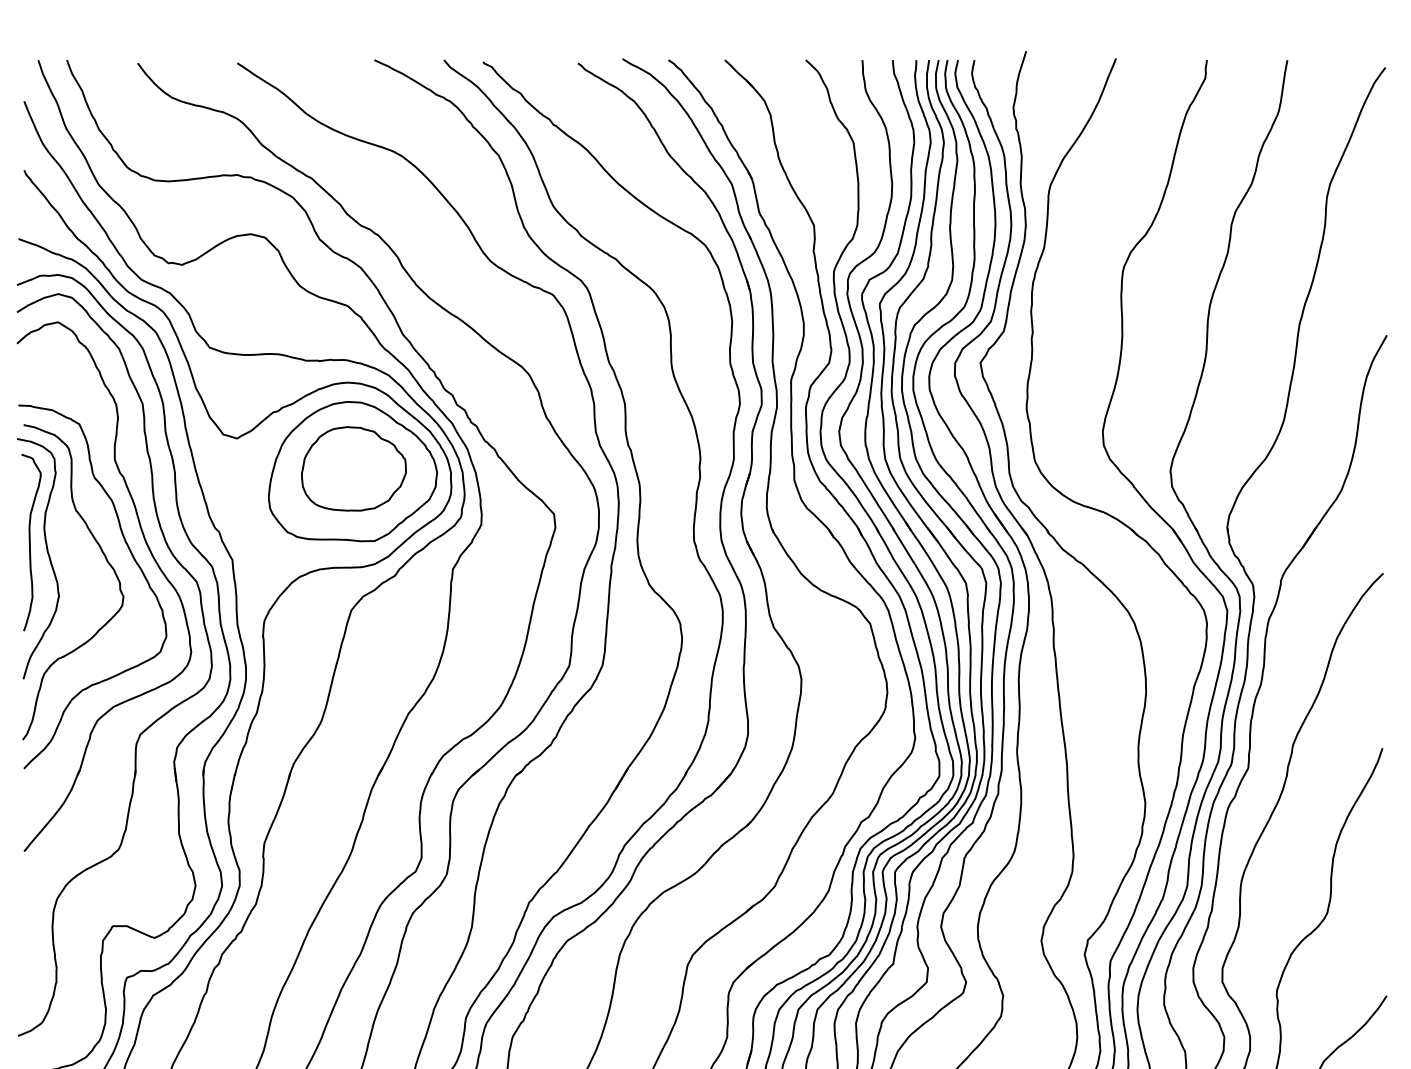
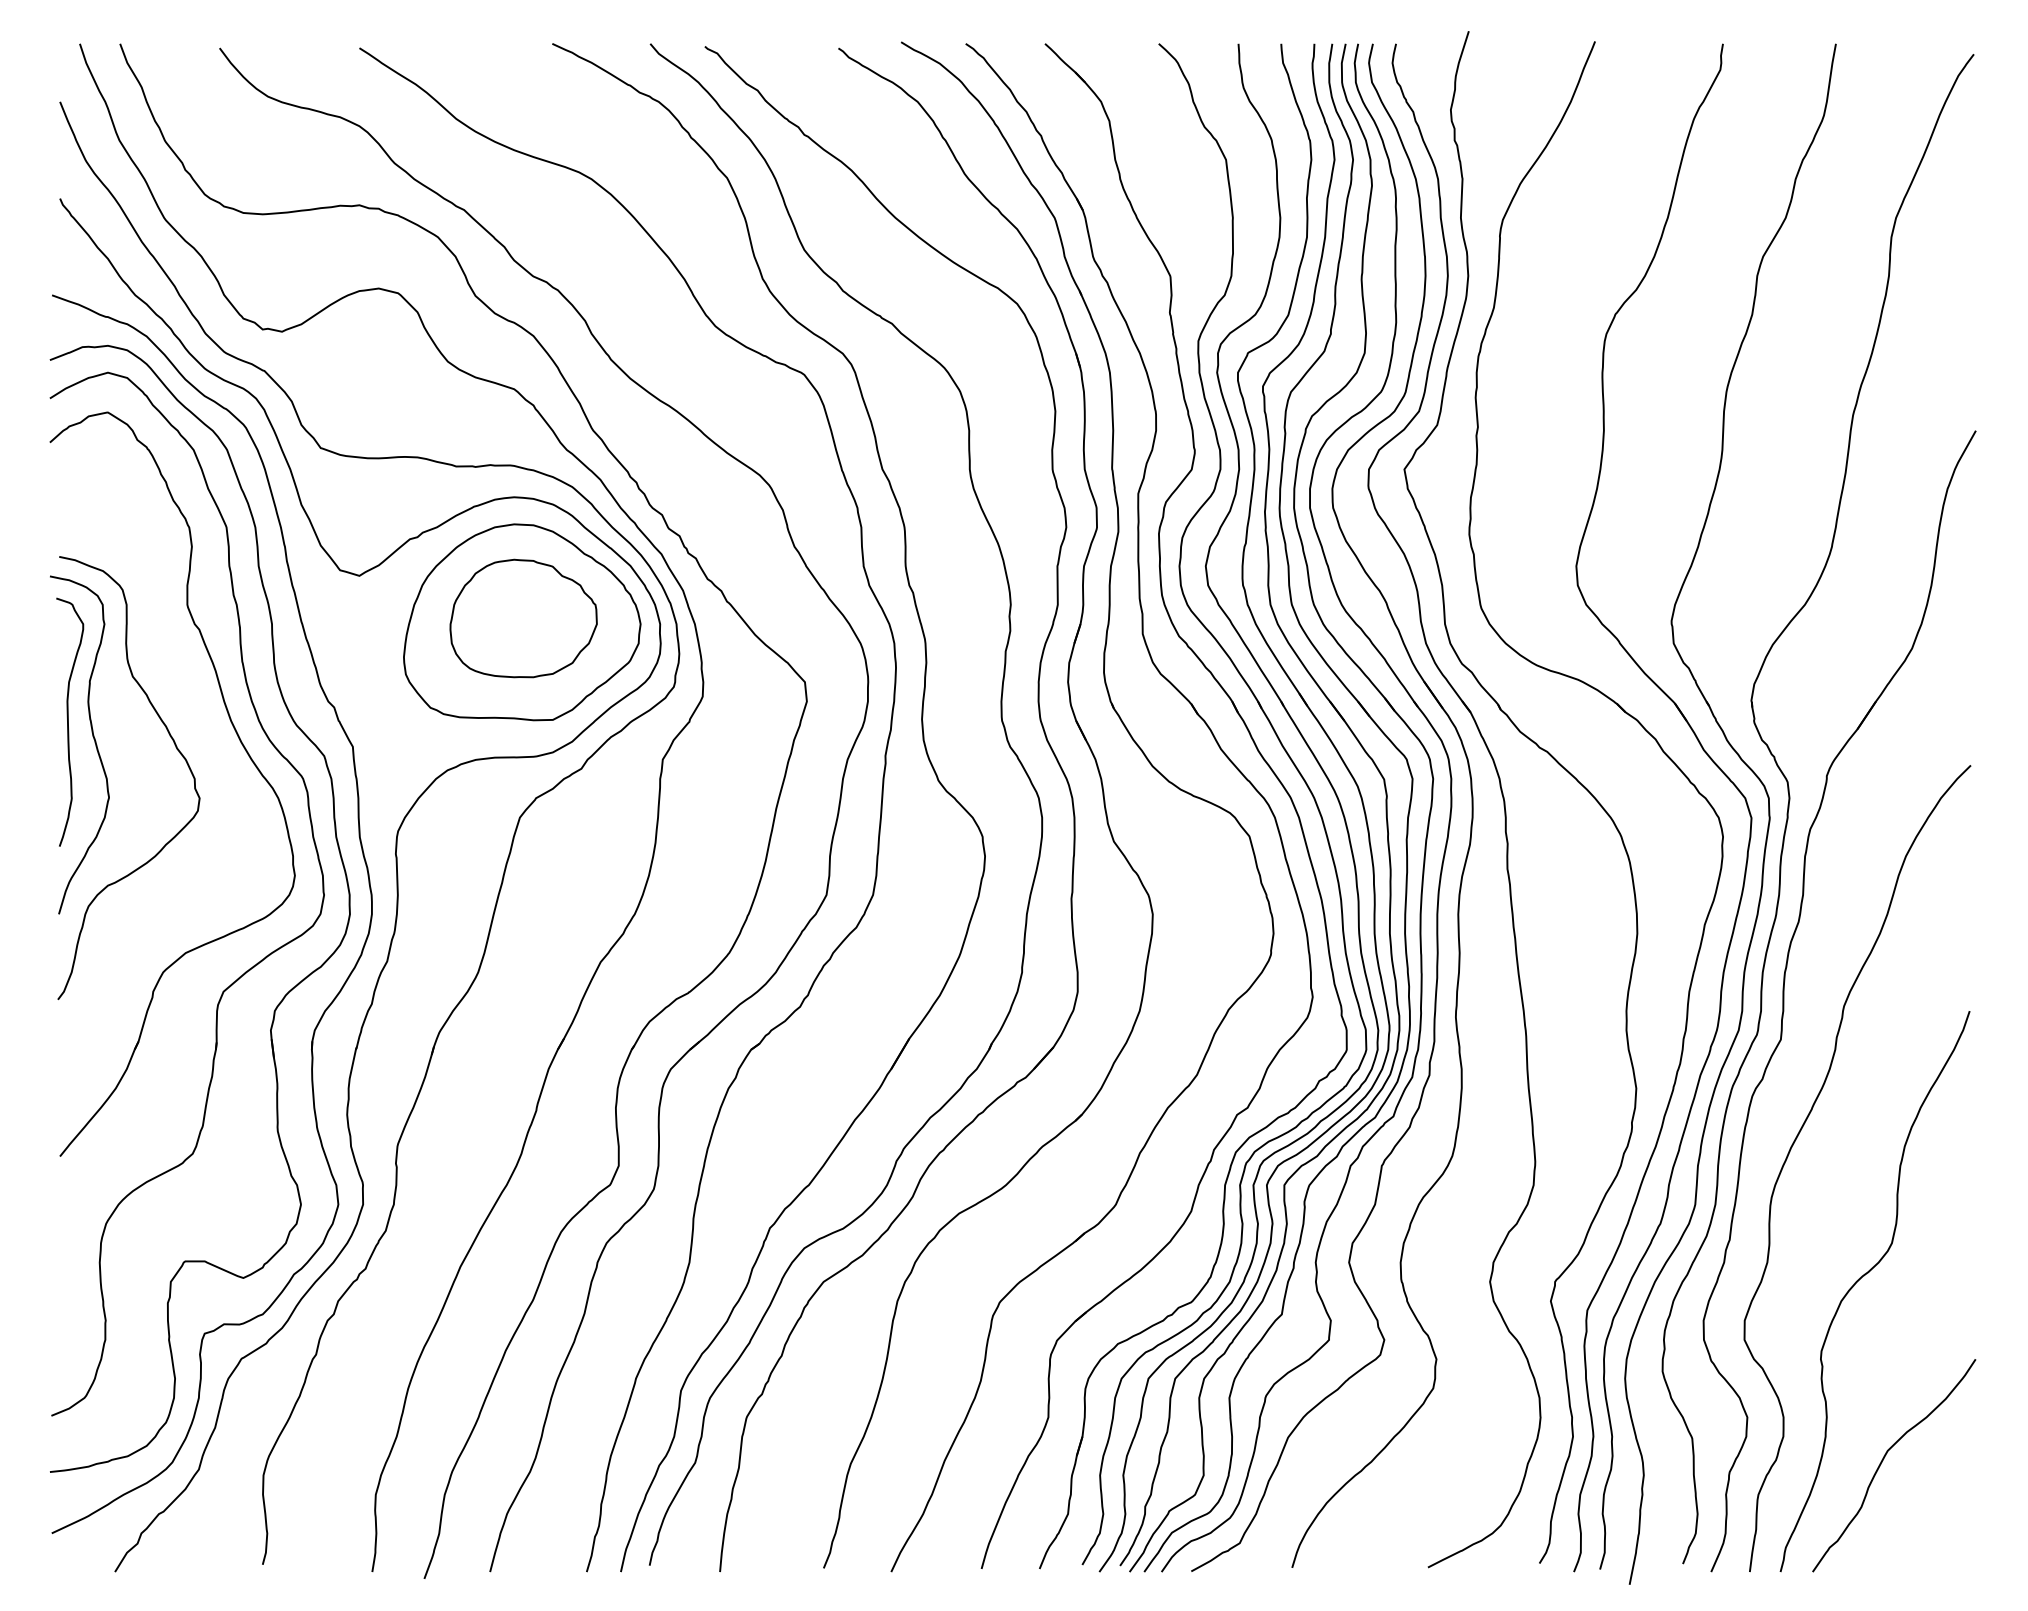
curve: (134, 561) -> (215, 748), removed

